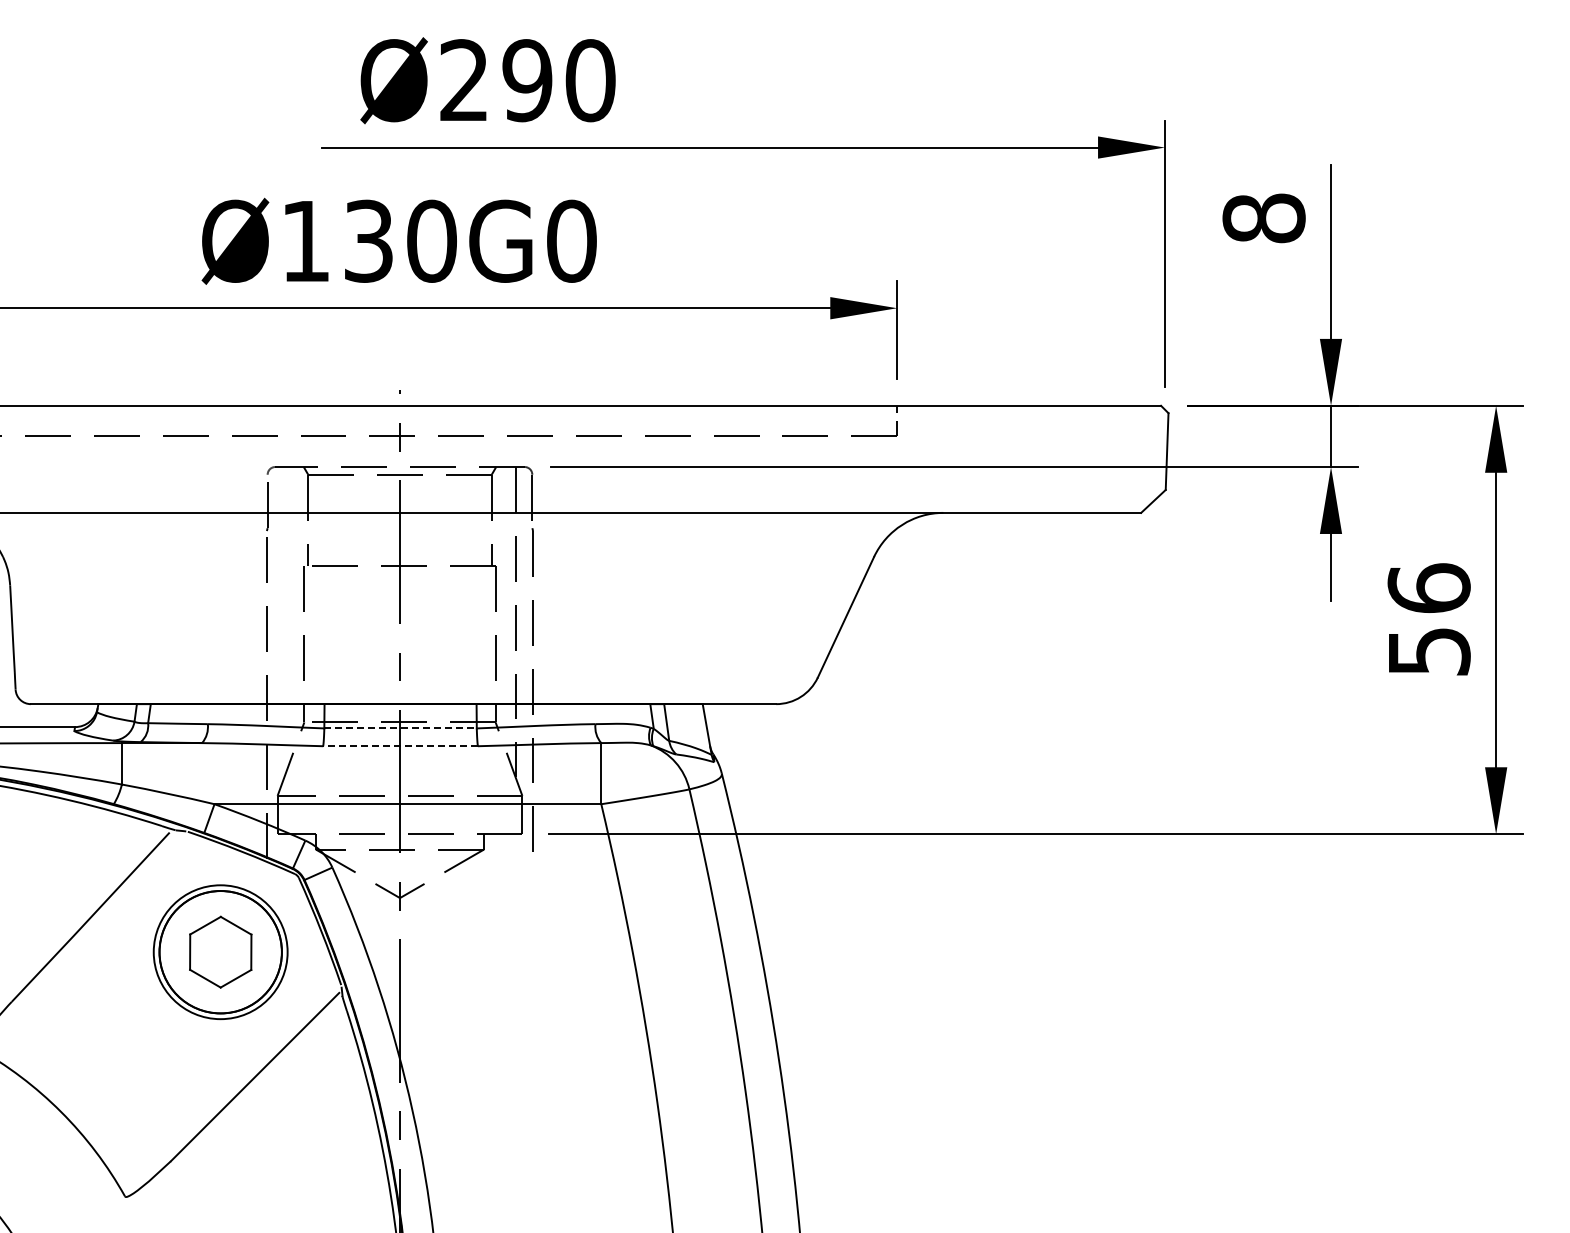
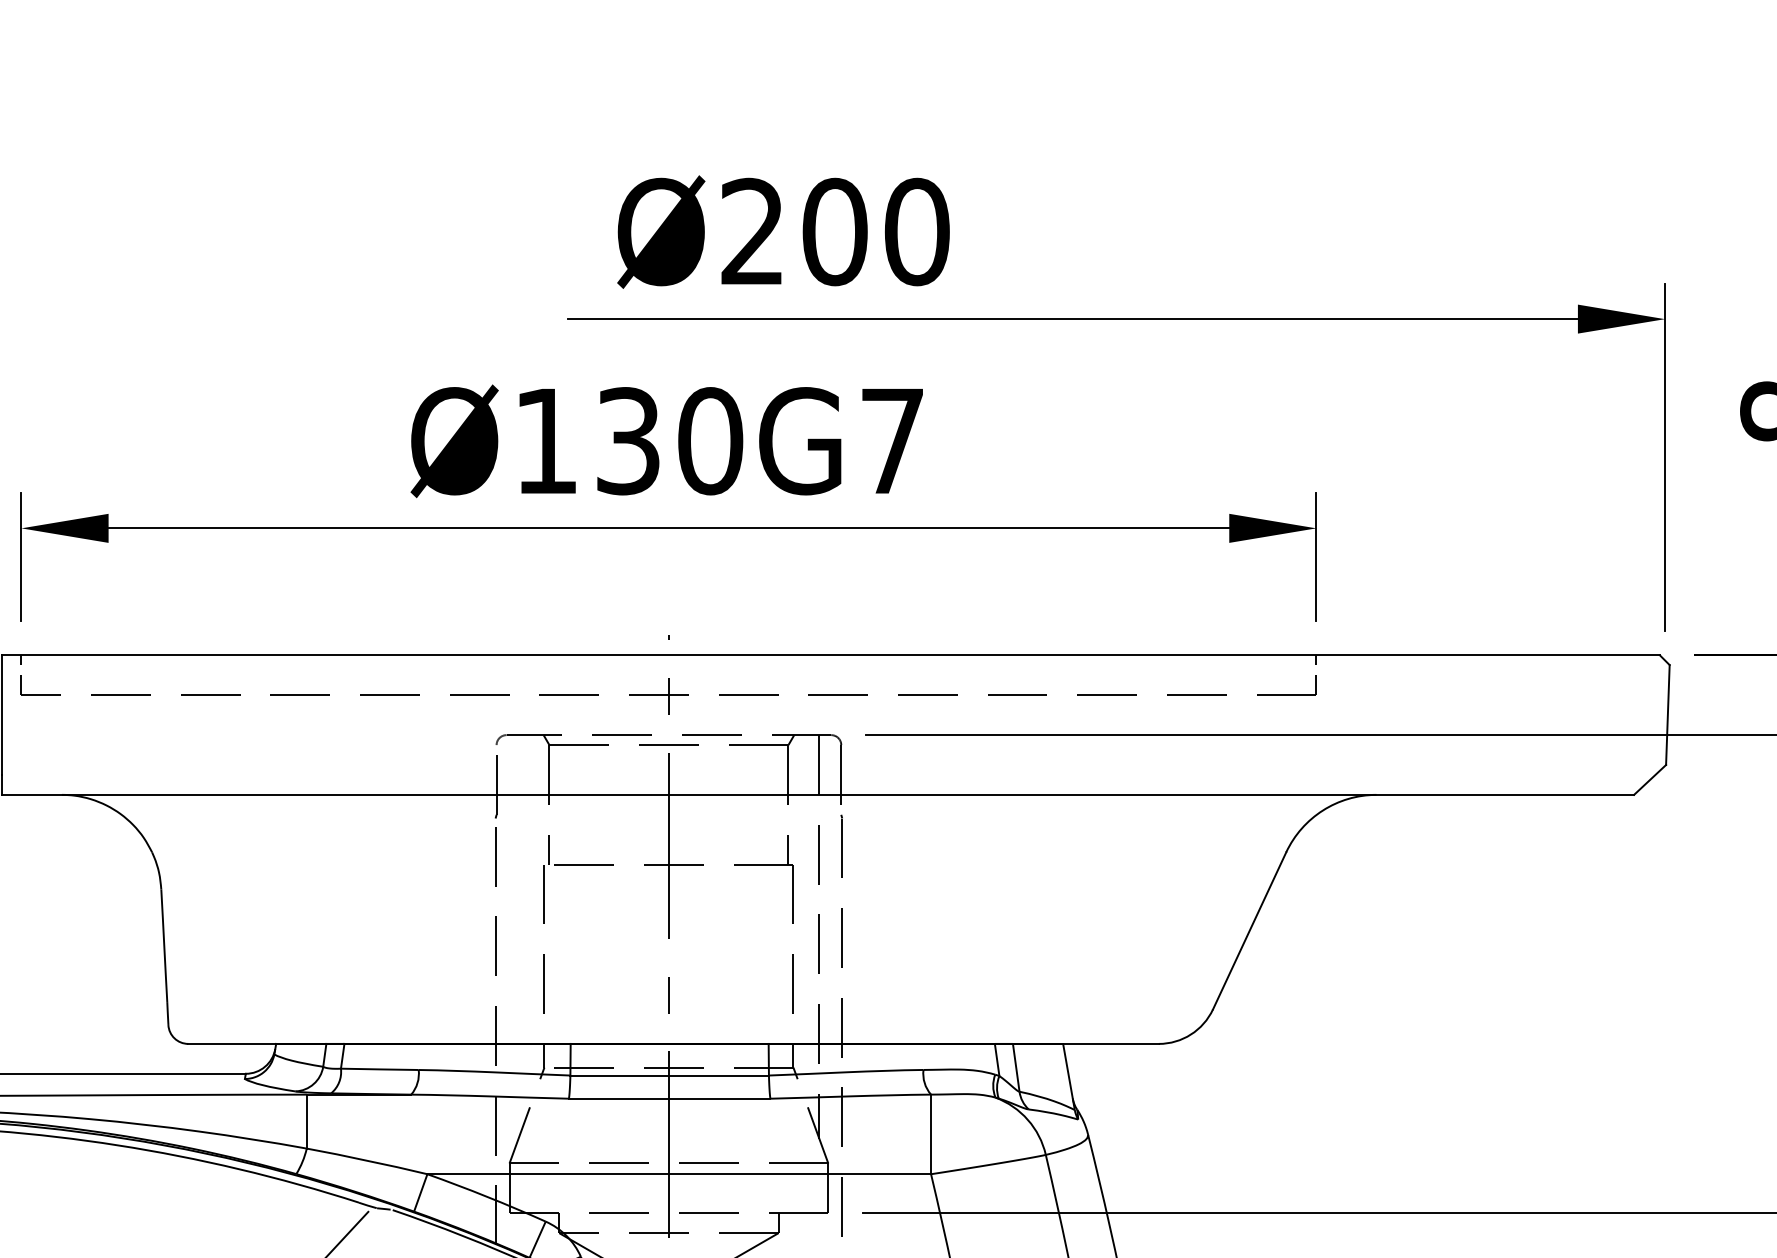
text: (527, 80) -> (834, 231), Ø290 -> Ø200
text: (571, 240) -> (892, 440), Ø130G0 -> Ø130G7
line: (401, 728) -> (670, 1075), dashed -> solid
line: (400, 746) -> (669, 1099), dashed -> solid

